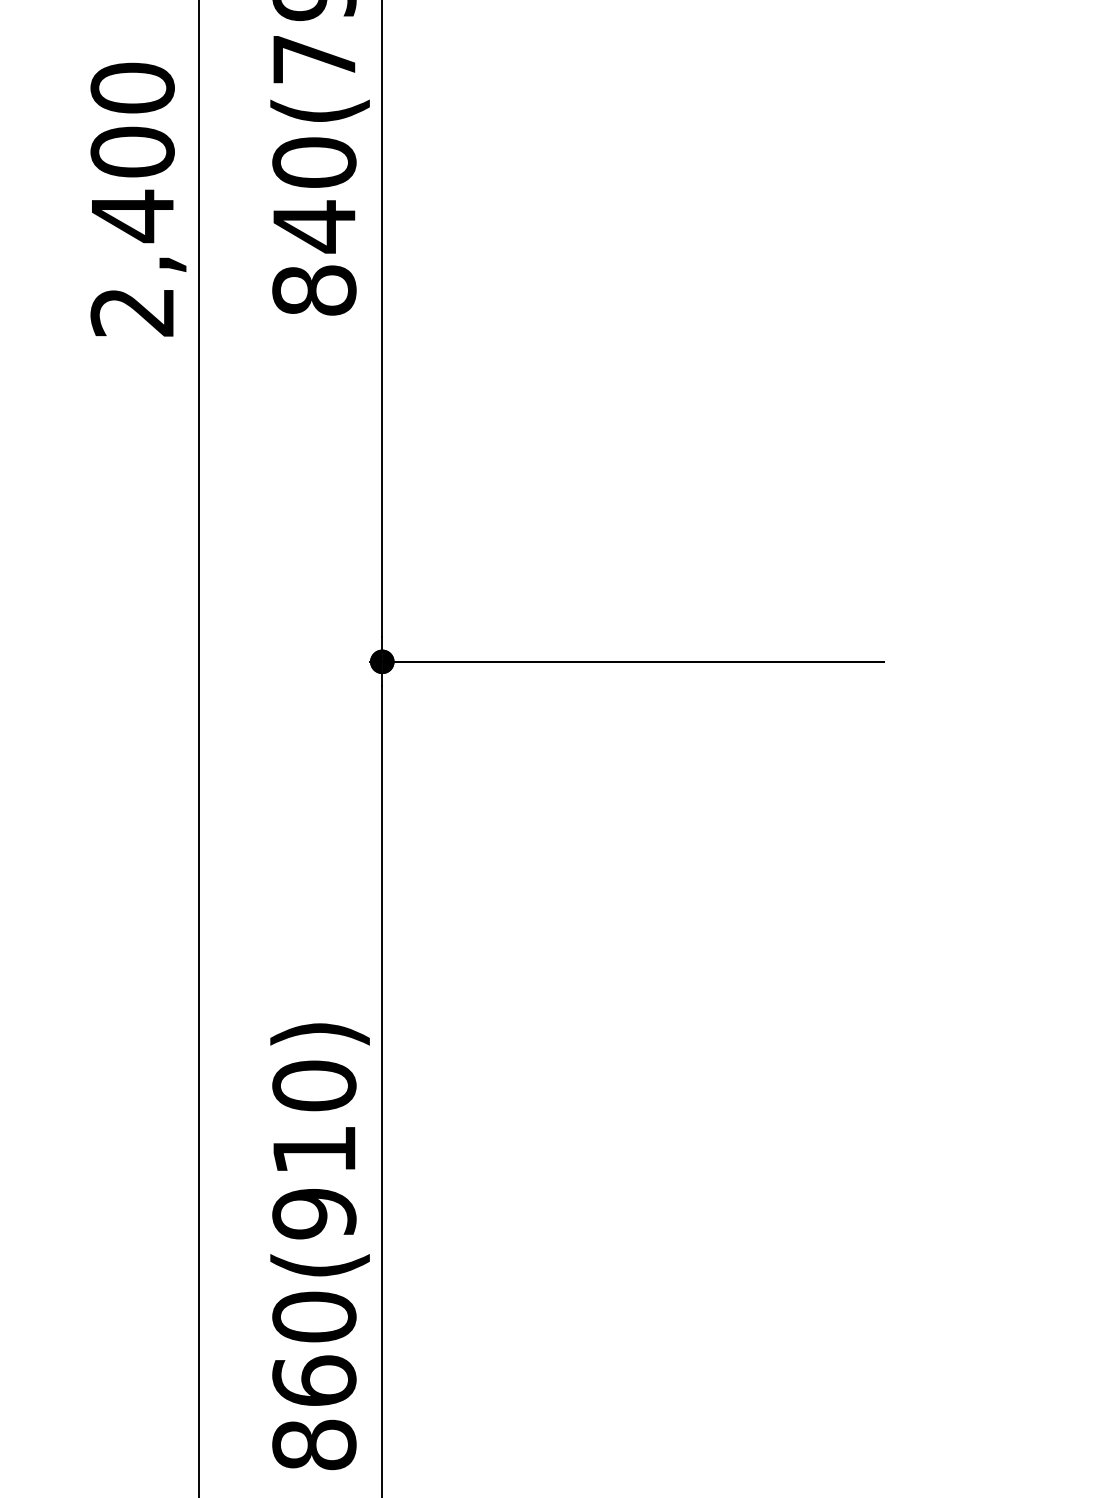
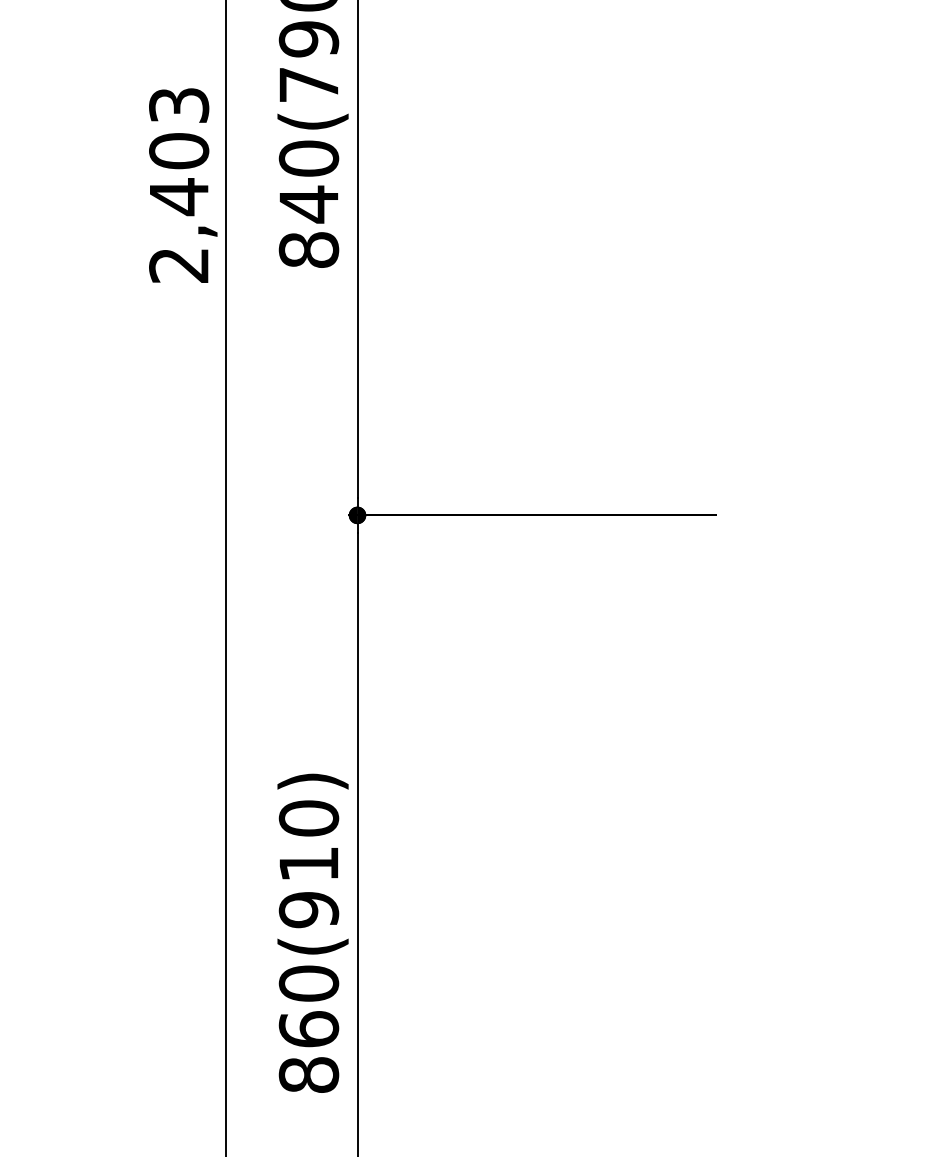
text: (133, 88) -> (179, 105), 2,400 -> 2,403

